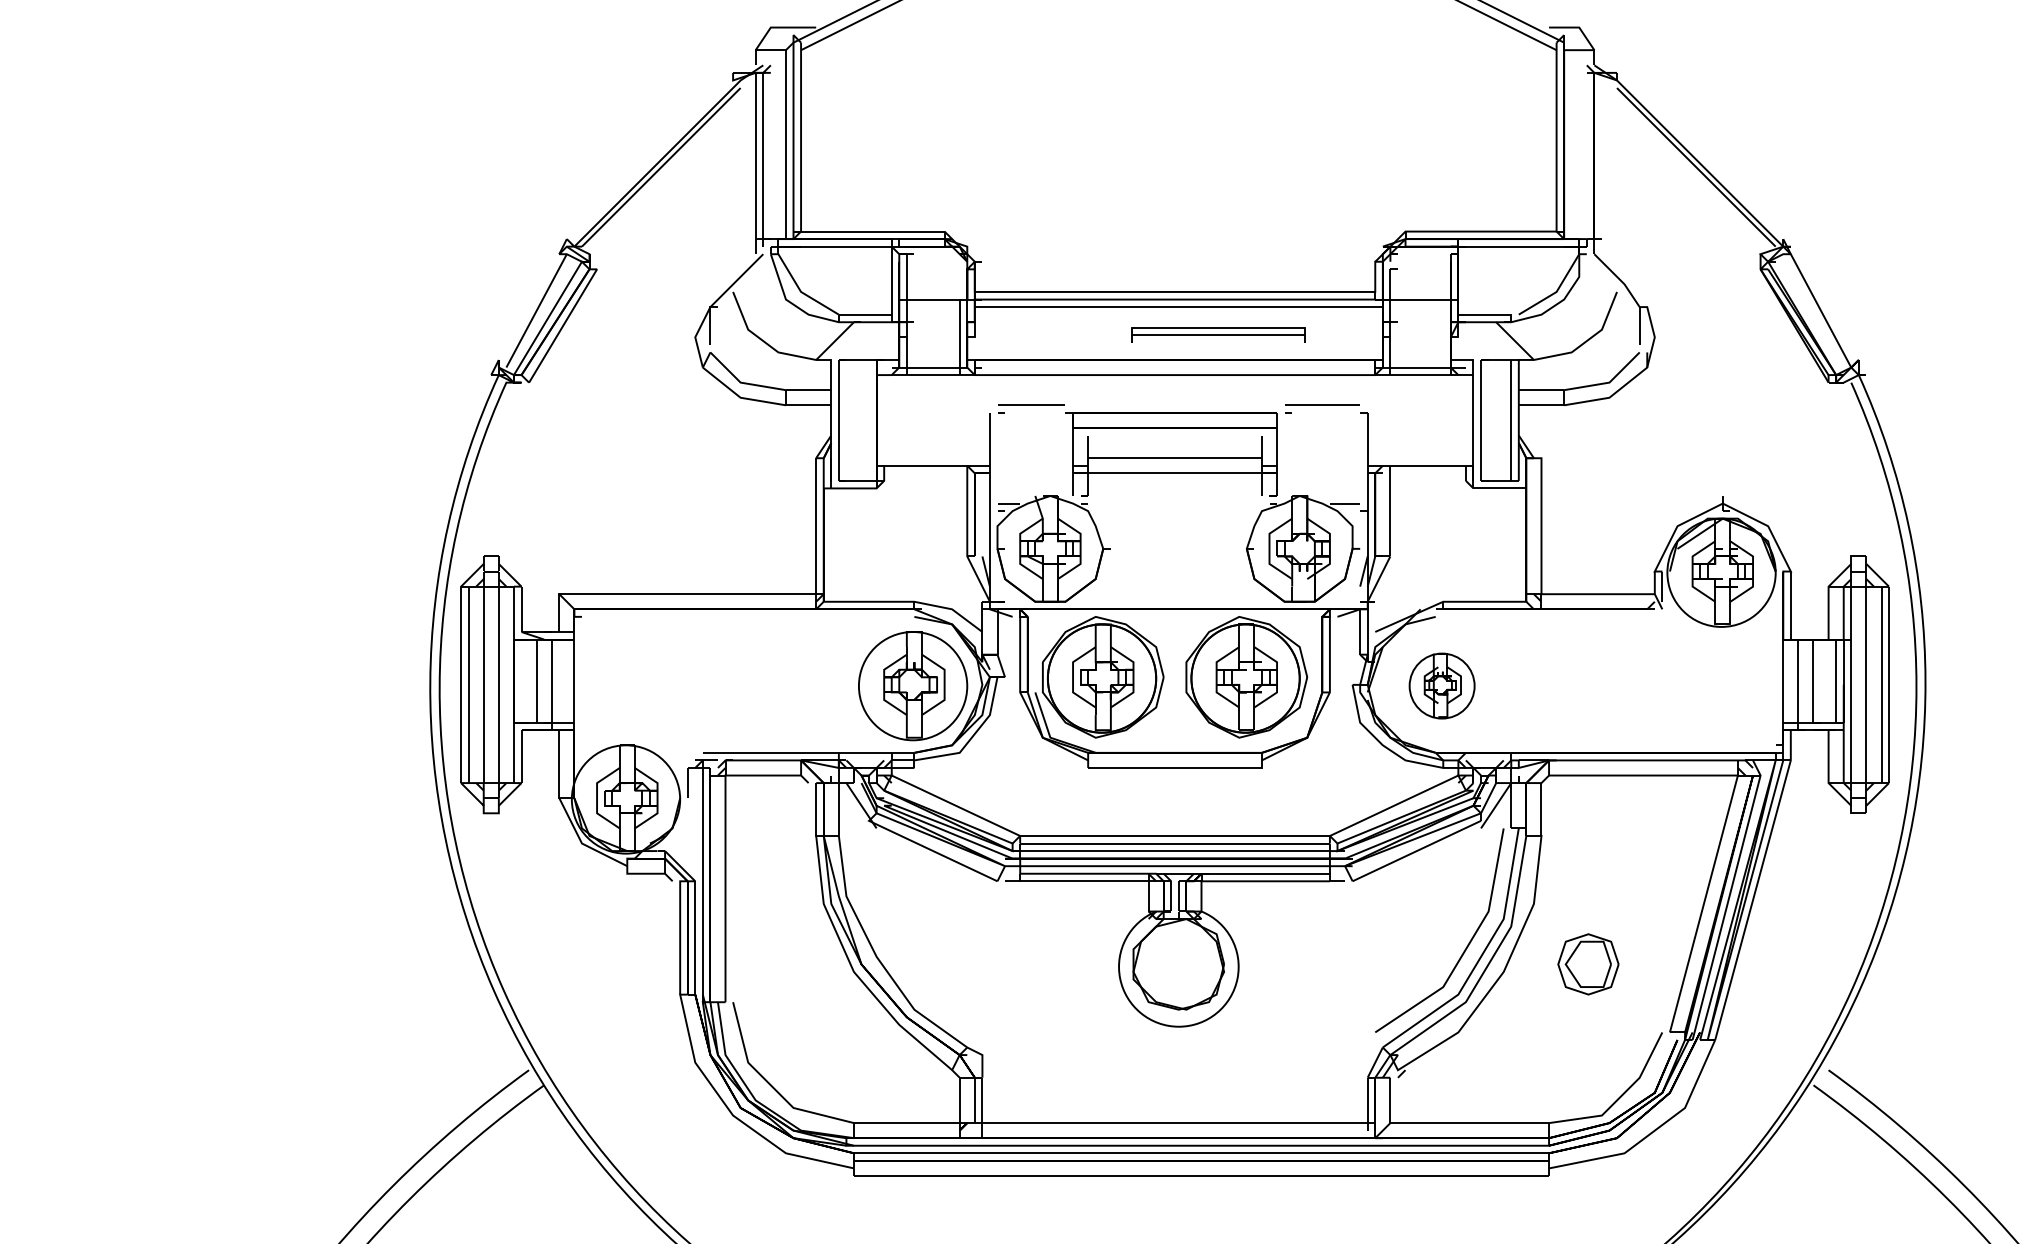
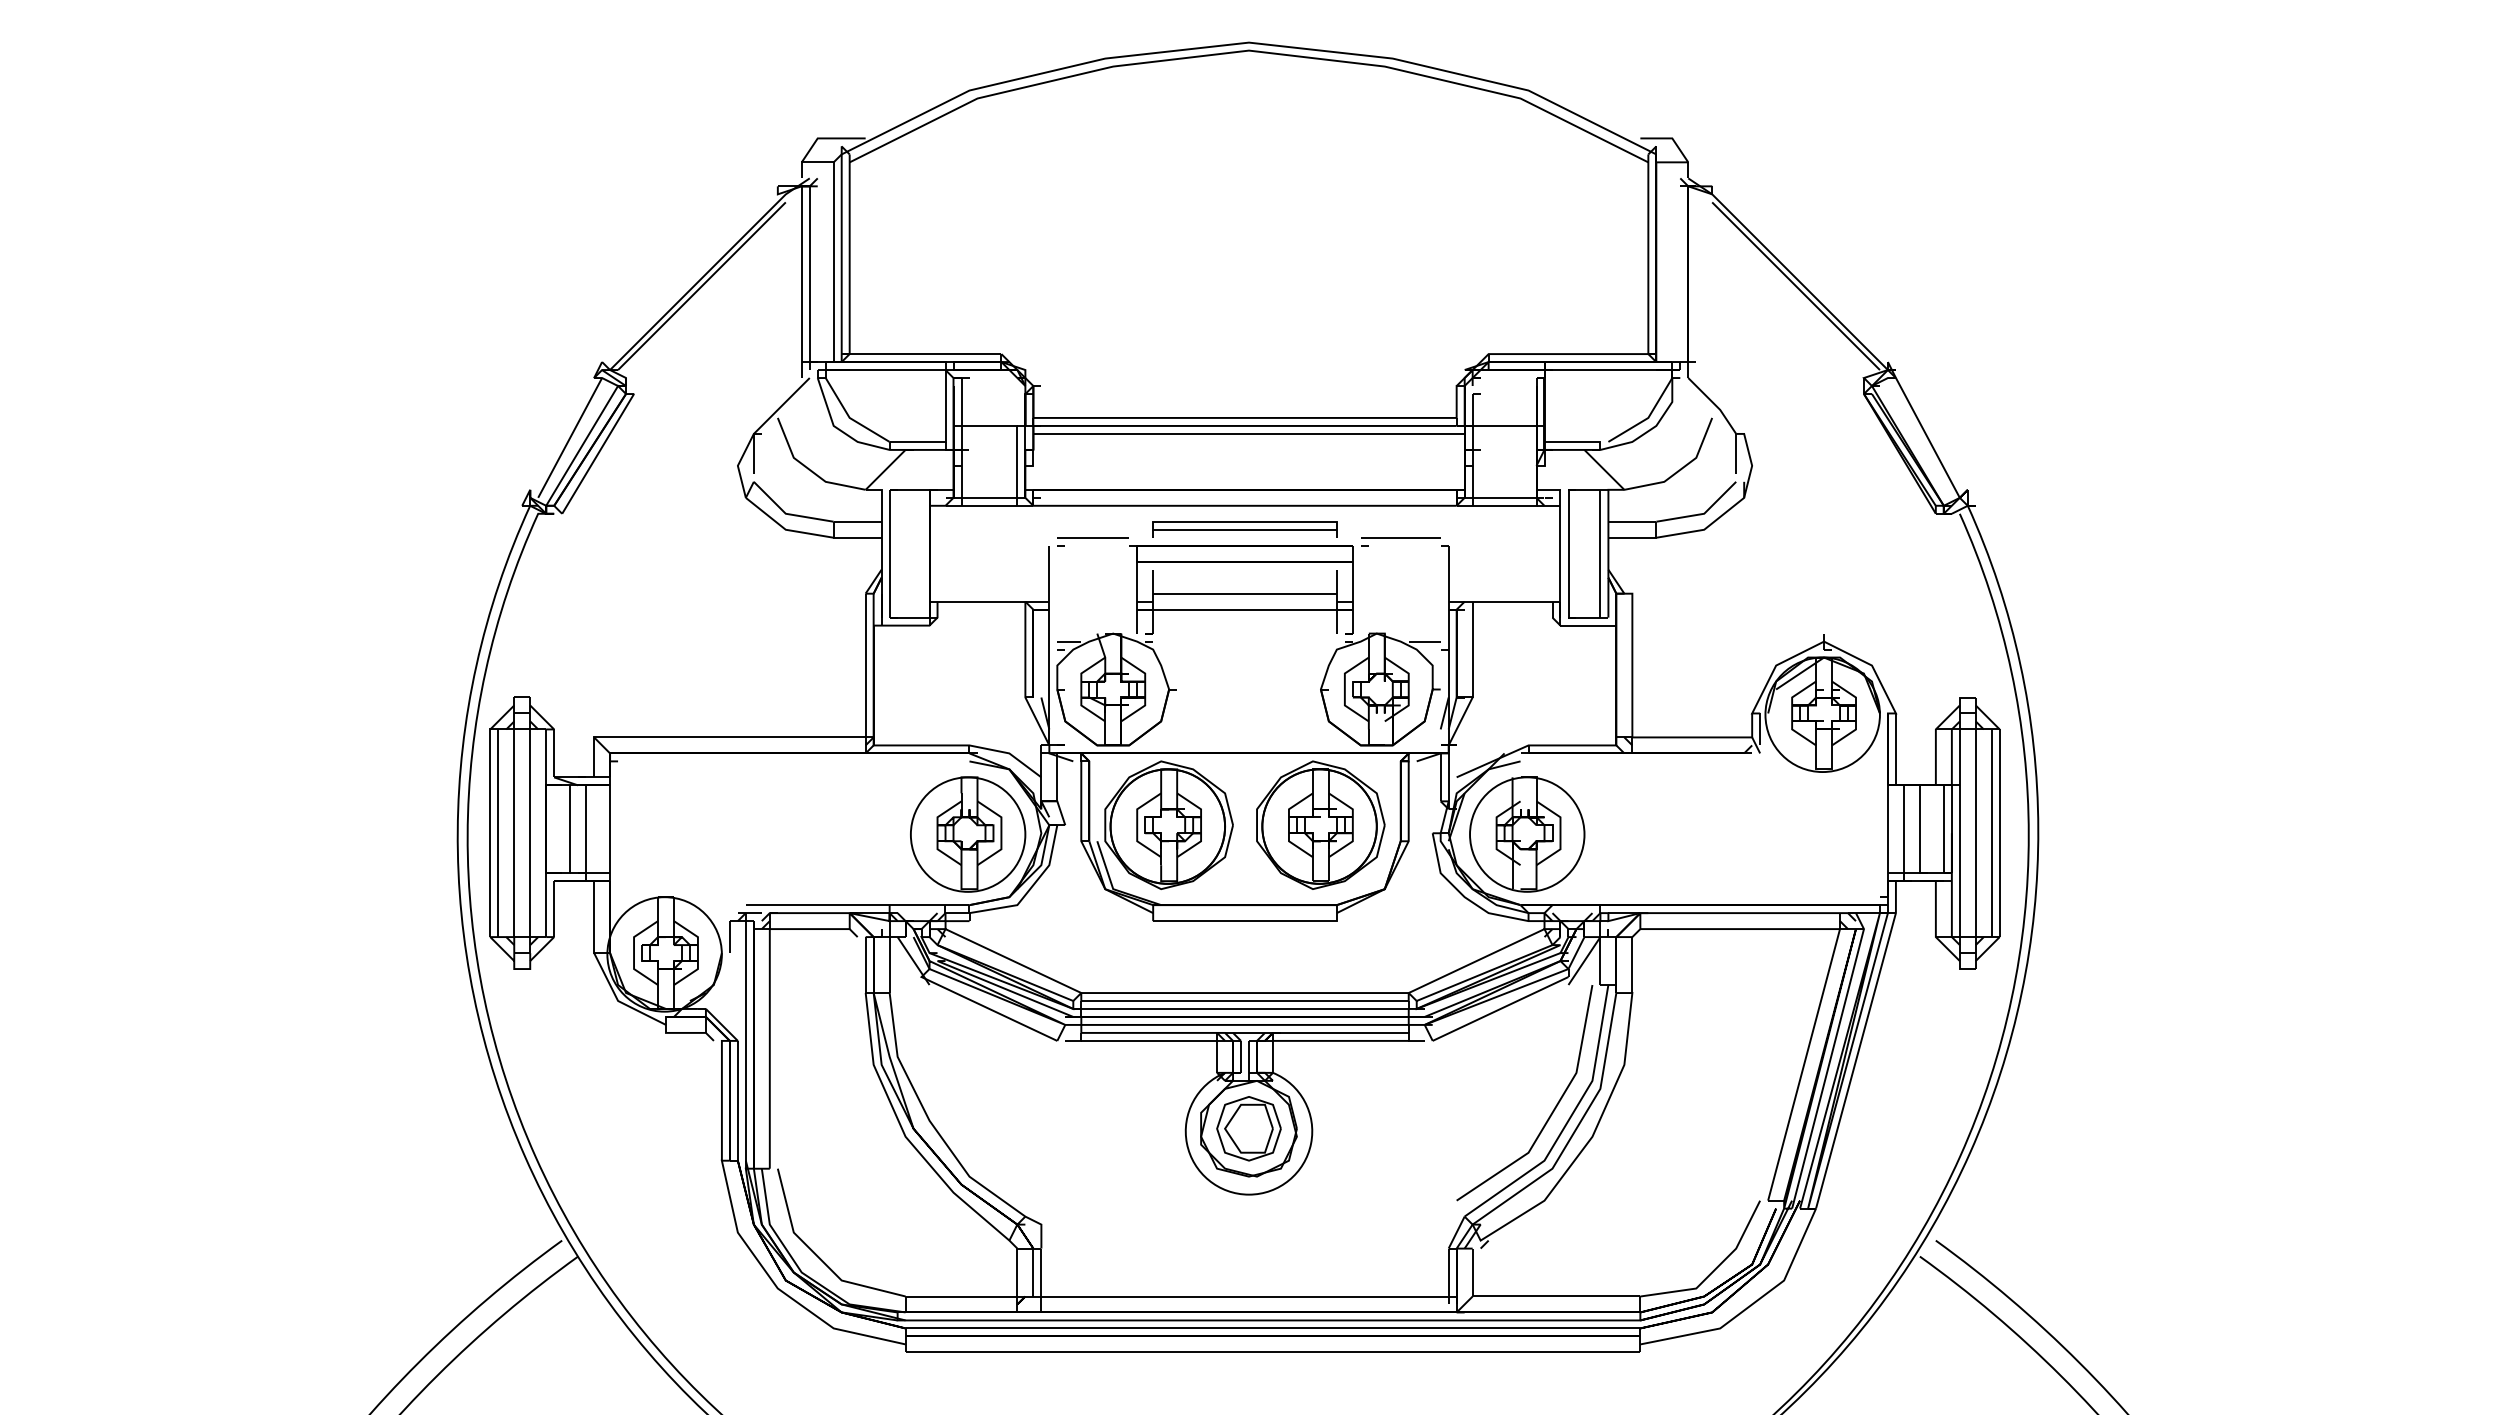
part: (1218, 335) -> (1244, 529), moved
part: (1442, 686) -> (1527, 834), size x1.67
part: (1587, 964) -> (1248, 1128), moved

